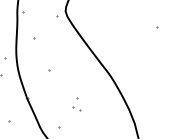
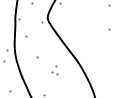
part: (75, 104) -> (54, 70), moved

